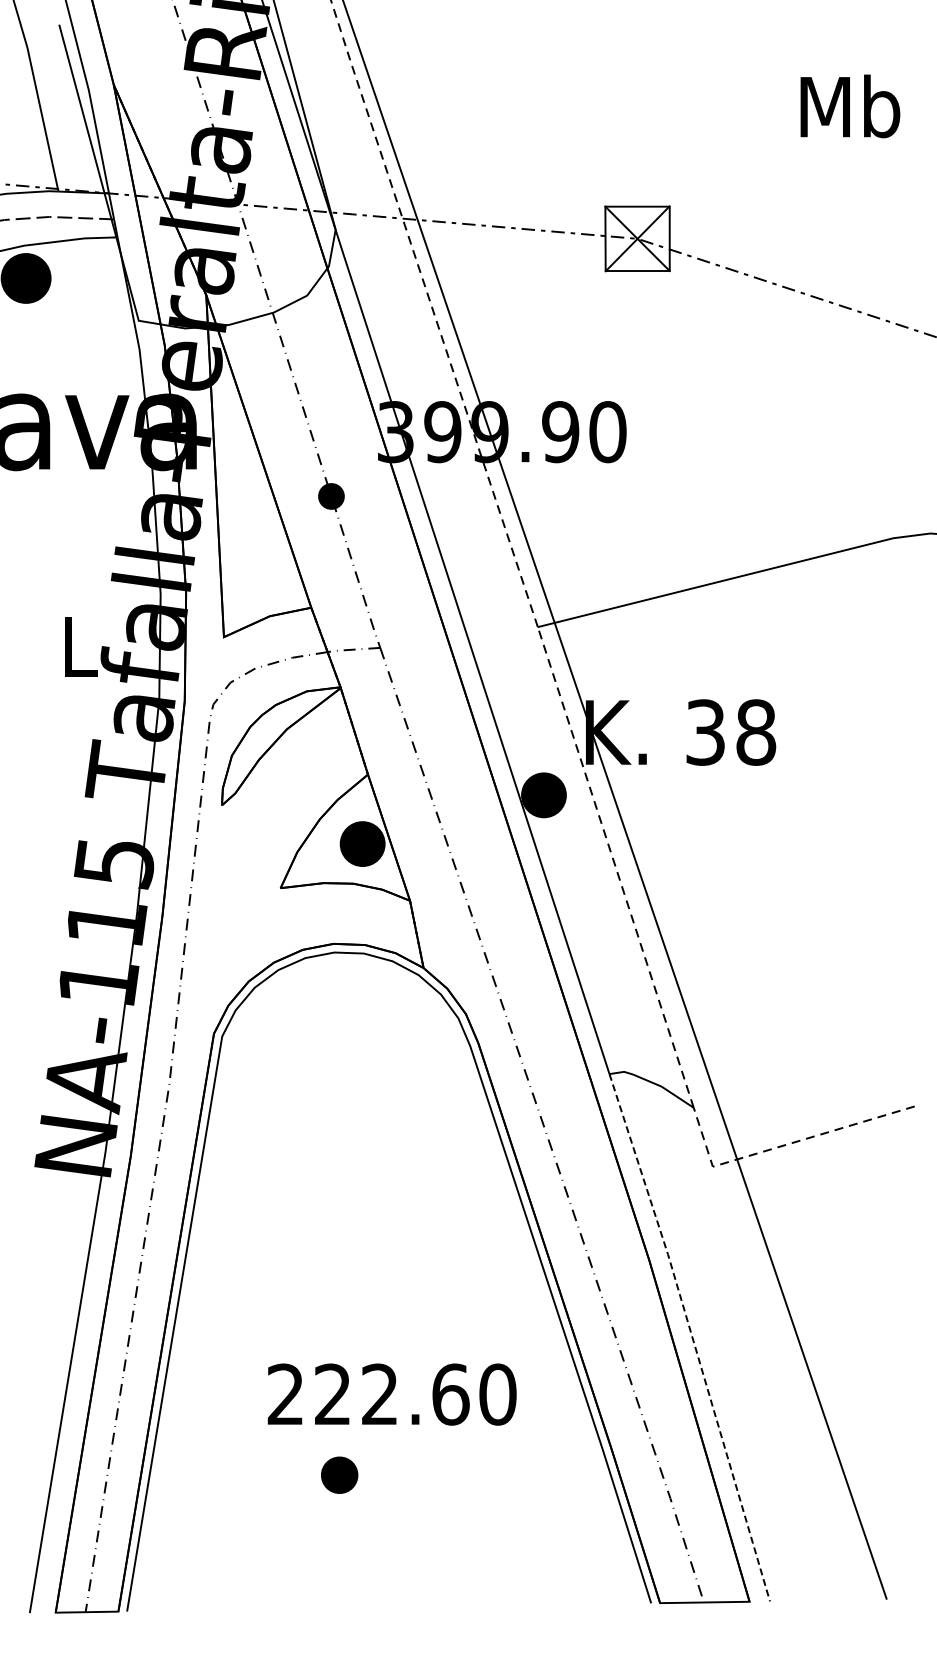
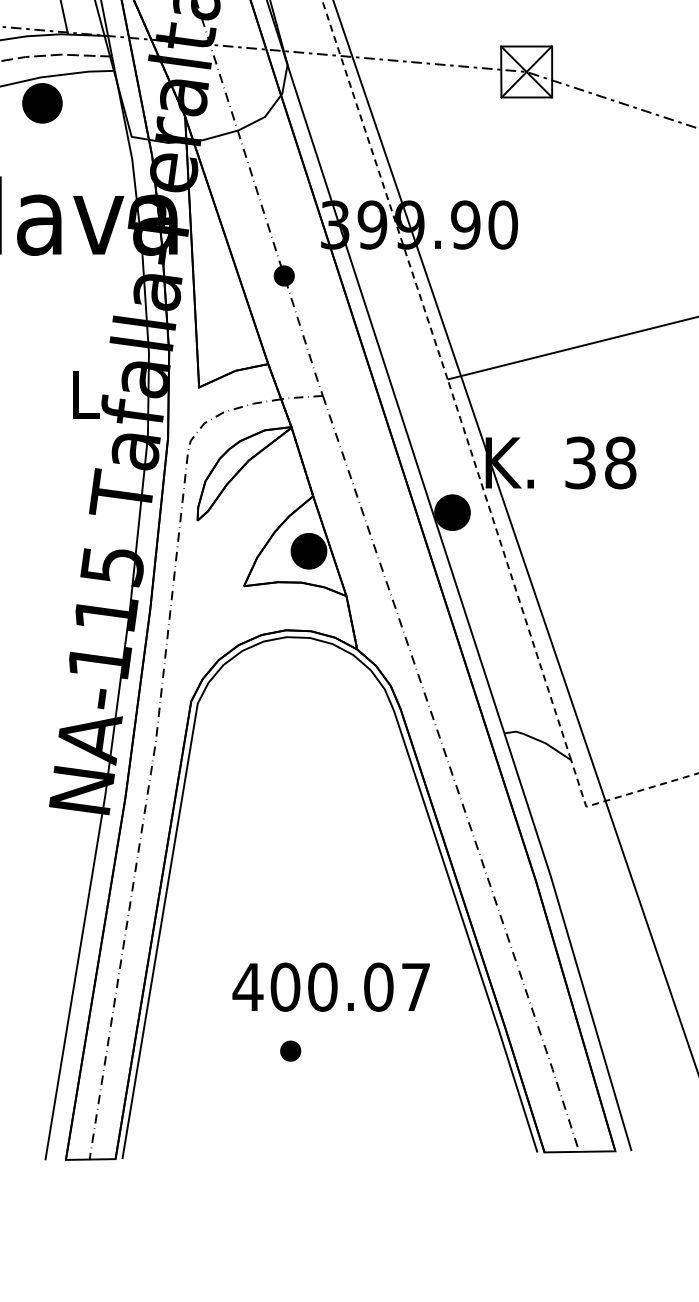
line: (692, 1337) -> (570, 942), dashed -> solid
text: (391, 1394) -> (331, 987), 222.60 -> 400.07
part: (339, 1475) -> (290, 1051), size x0.71

